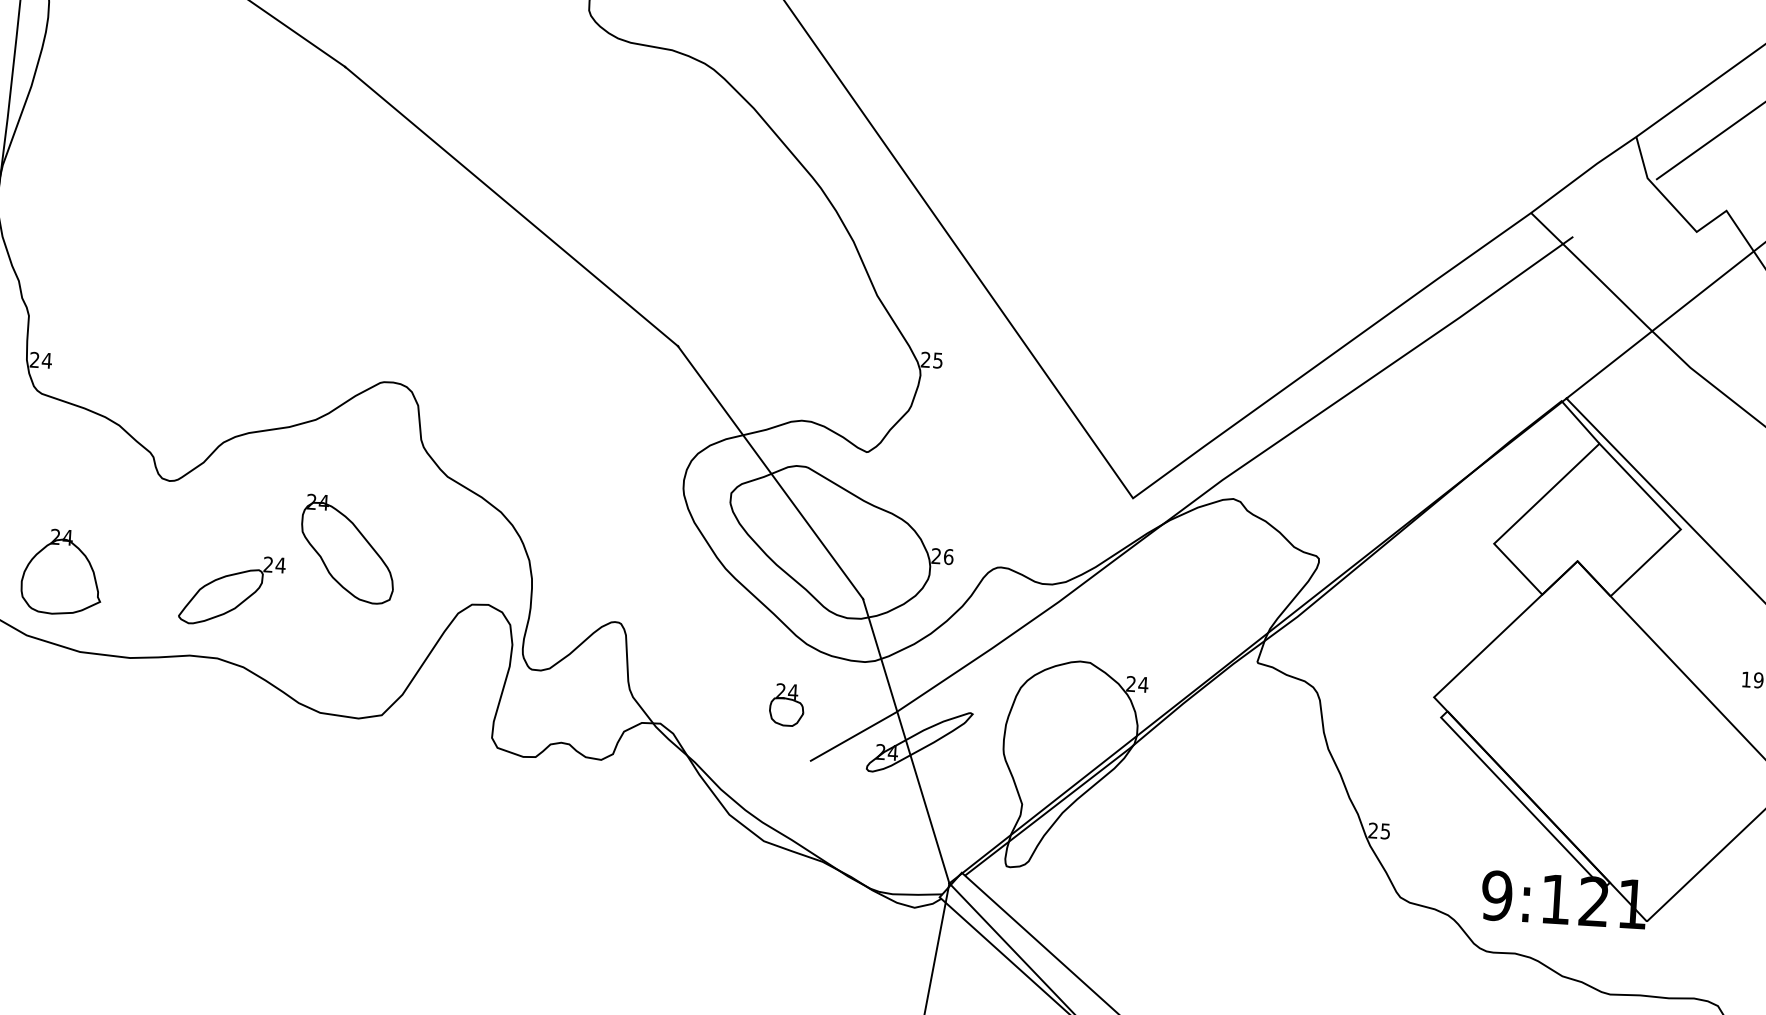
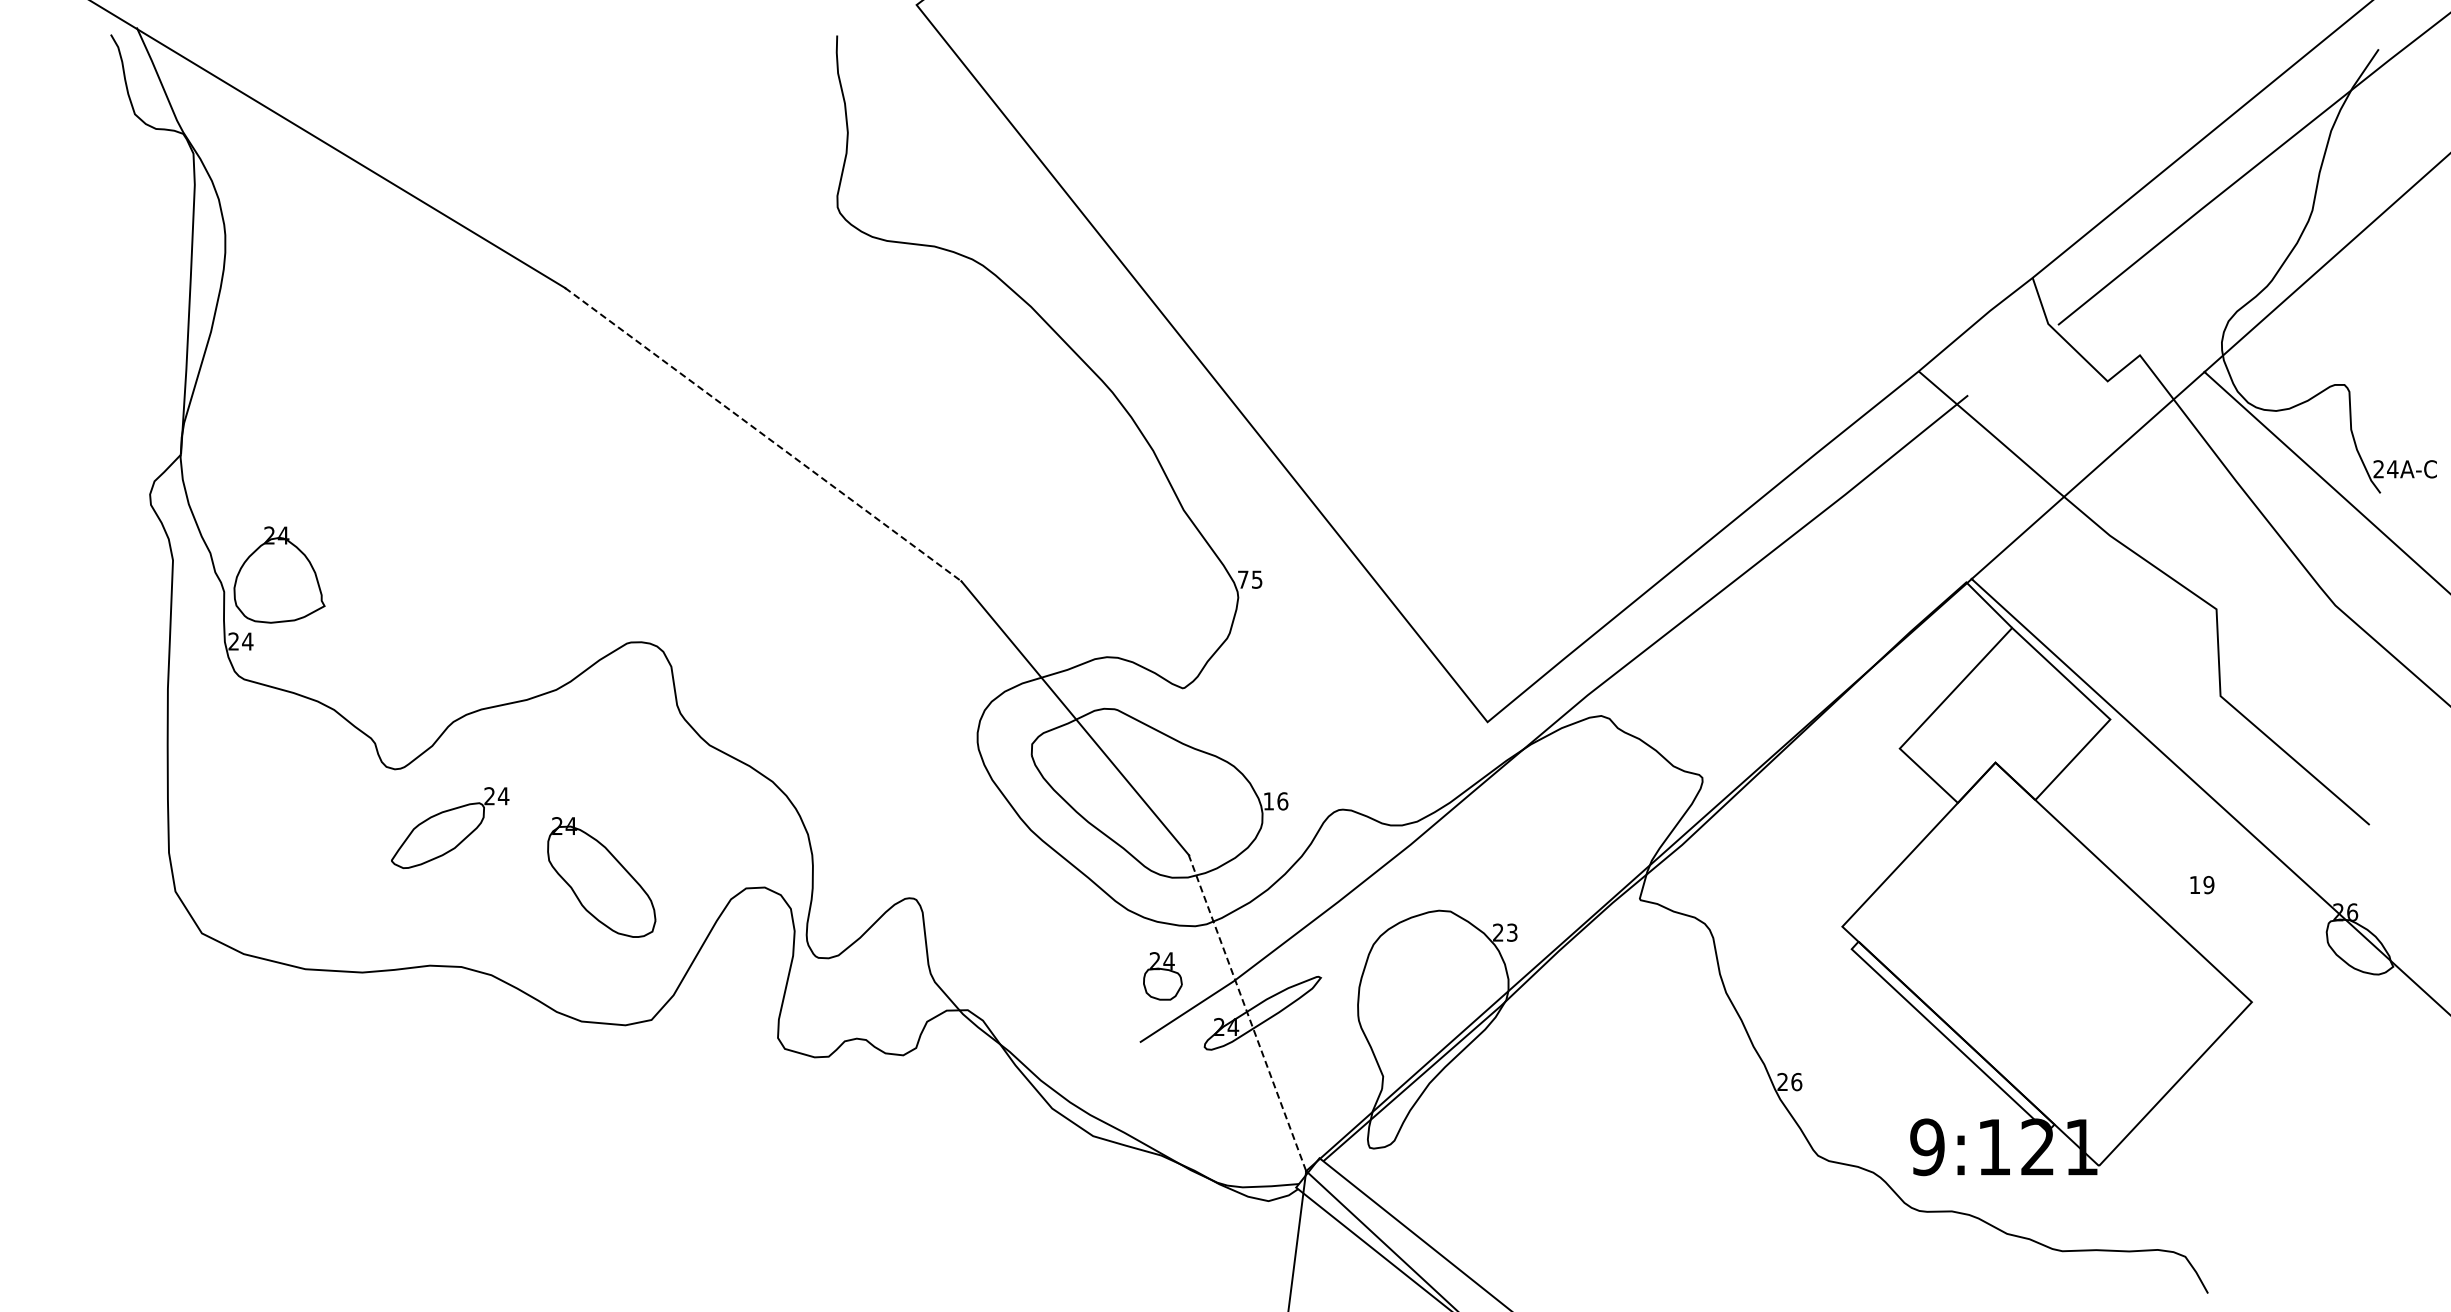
line: (511, 206) -> (763, 434), solid -> dashed
text: (926, 359) -> (1243, 579), 25 -> 75
part: (347, 549) -> (601, 877), moved
text: (936, 556) -> (1268, 801), 26 -> 16
part: (62, 571) -> (279, 574), moved
part: (232, 590) -> (450, 827), moved
text: (1143, 684) -> (1512, 932), 24 -> 23
part: (786, 705) -> (1162, 976), moved
line: (906, 740) -> (1247, 1012), solid -> dashed
text: (1385, 830) -> (1796, 1081), 25 -> 26

